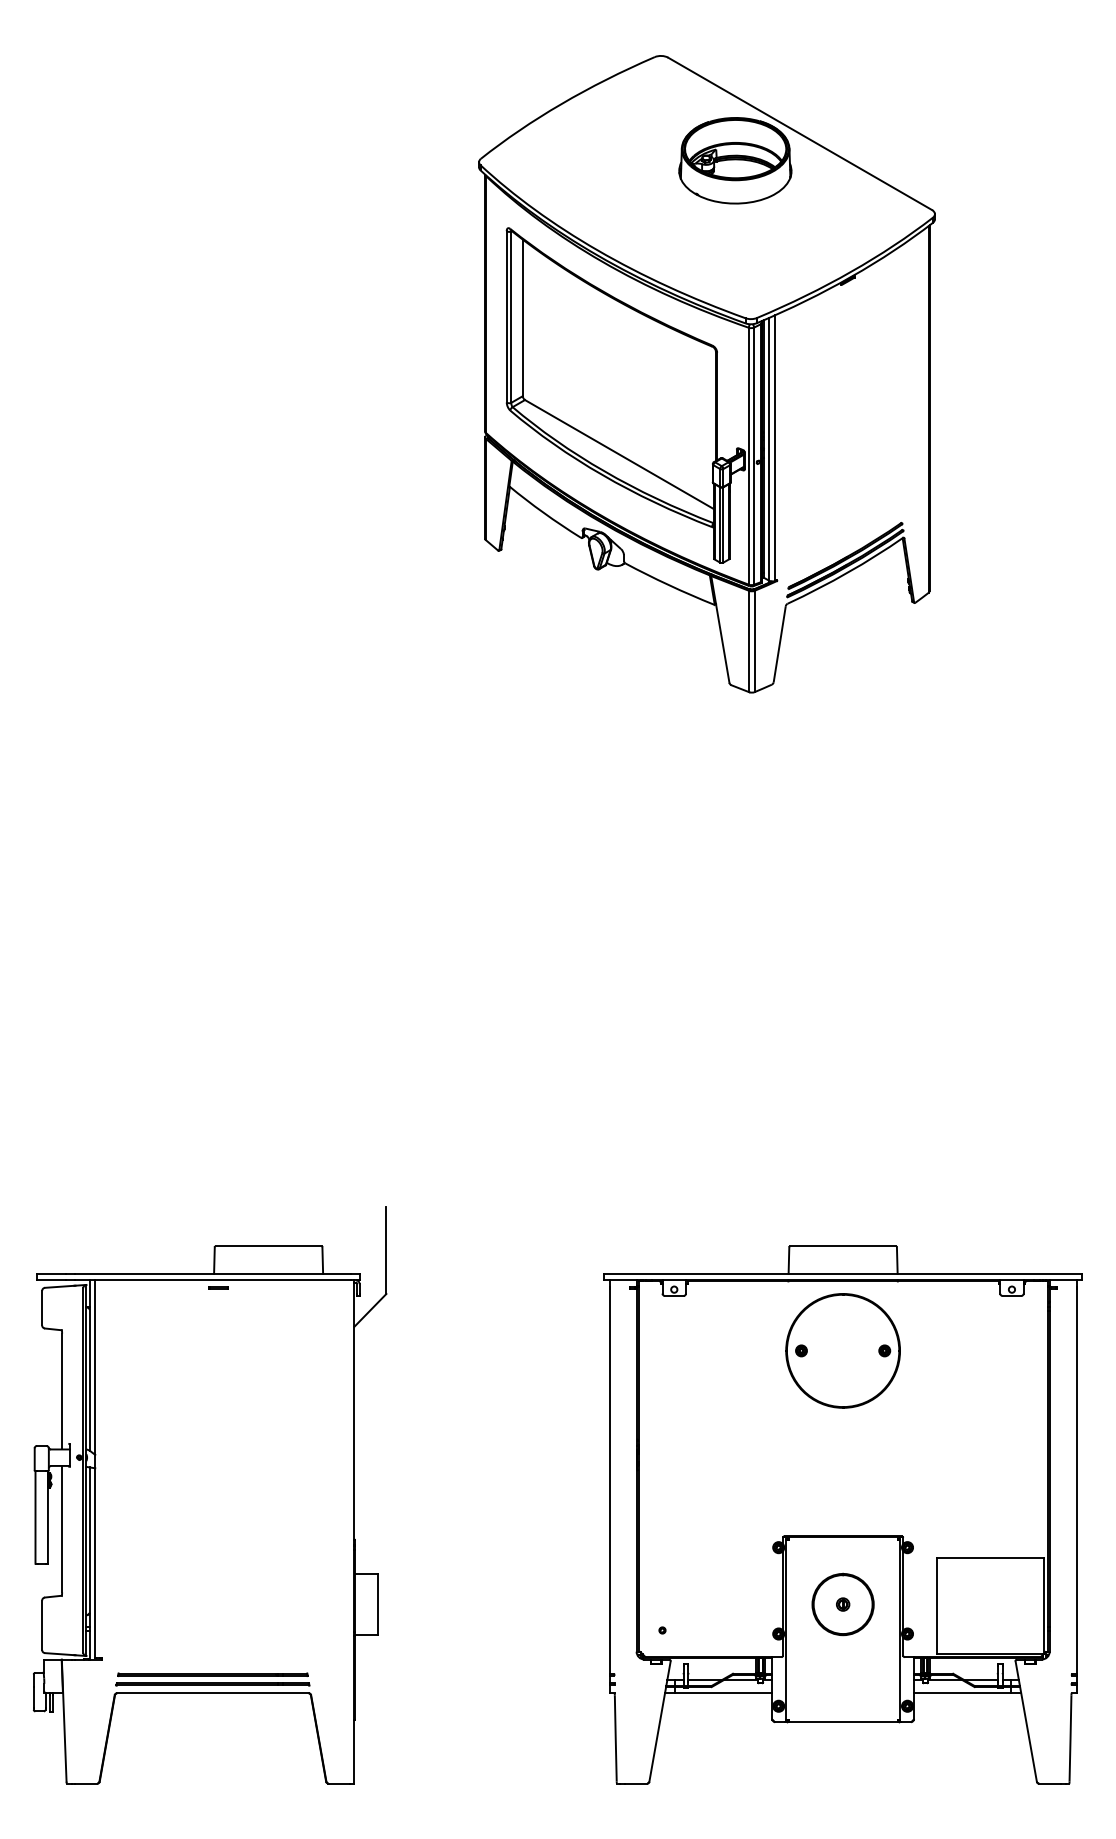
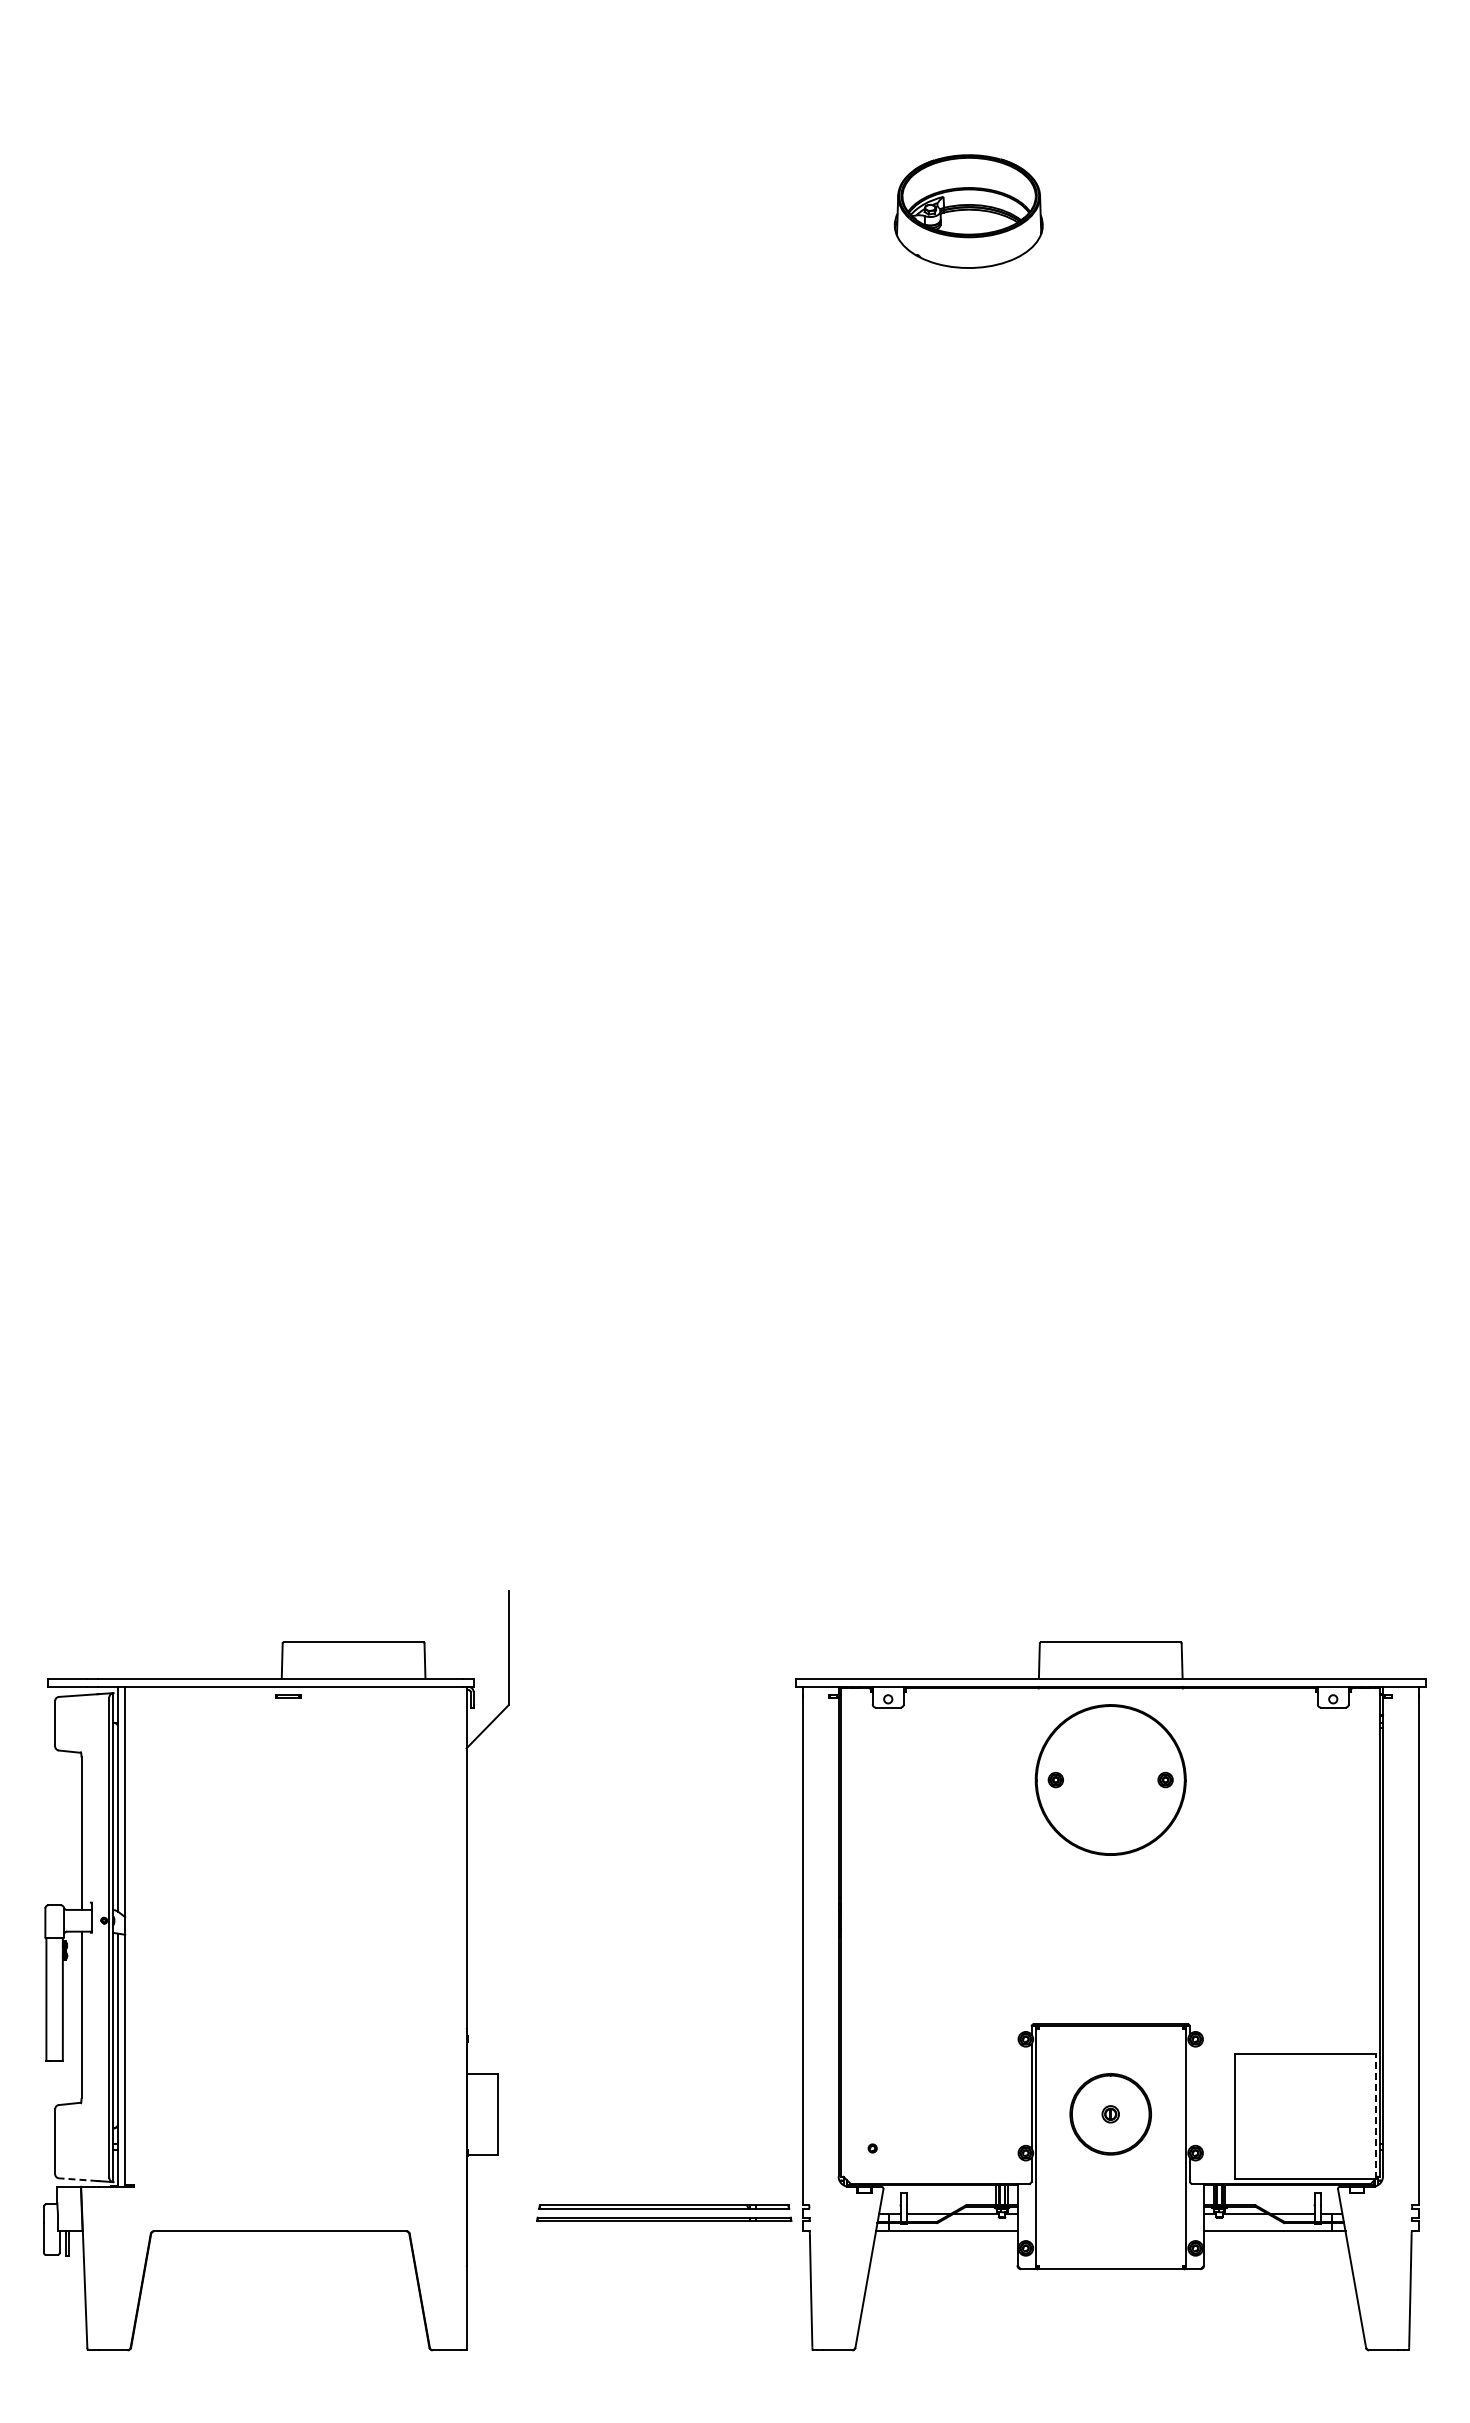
part: (707, 373) -> (931, 492), removed
line: (902, 1590) -> (1189, 2095), removed
line: (1044, 1606) -> (1375, 2116), solid -> dashed
line: (59, 1654) -> (77, 2179), solid -> dashed
part: (213, 1679) -> (664, 2212), moved

